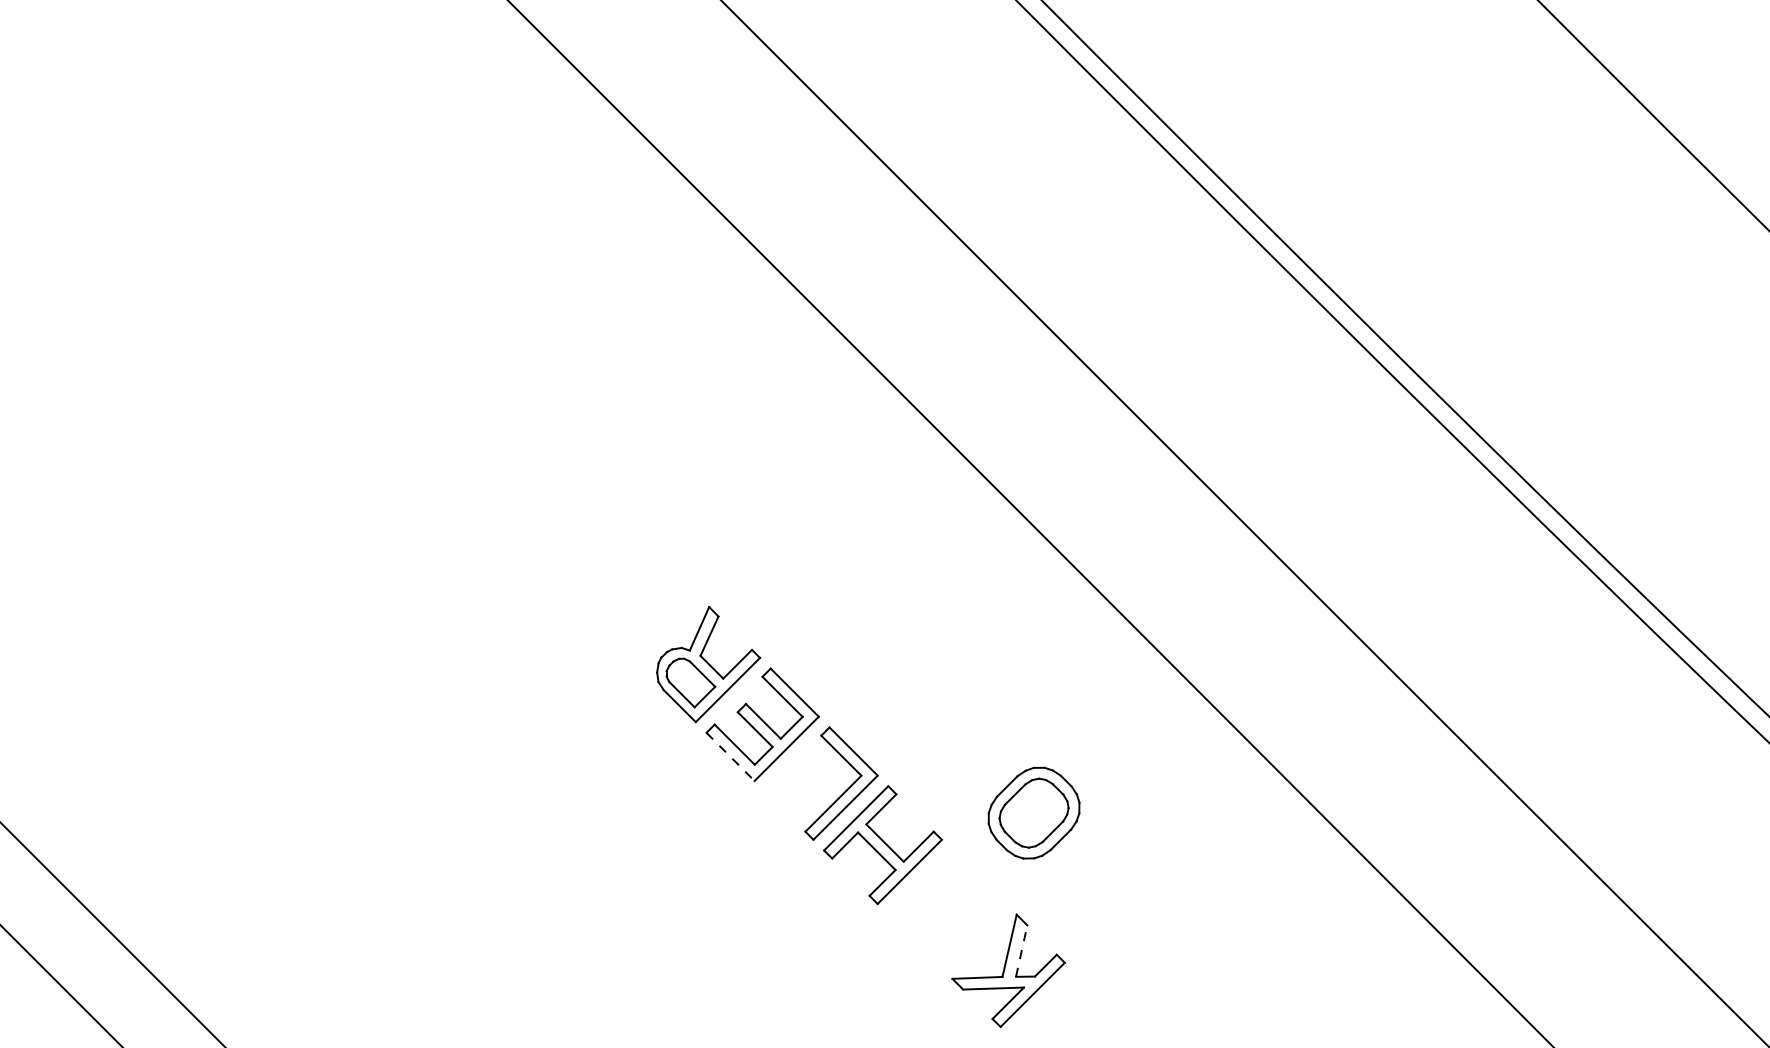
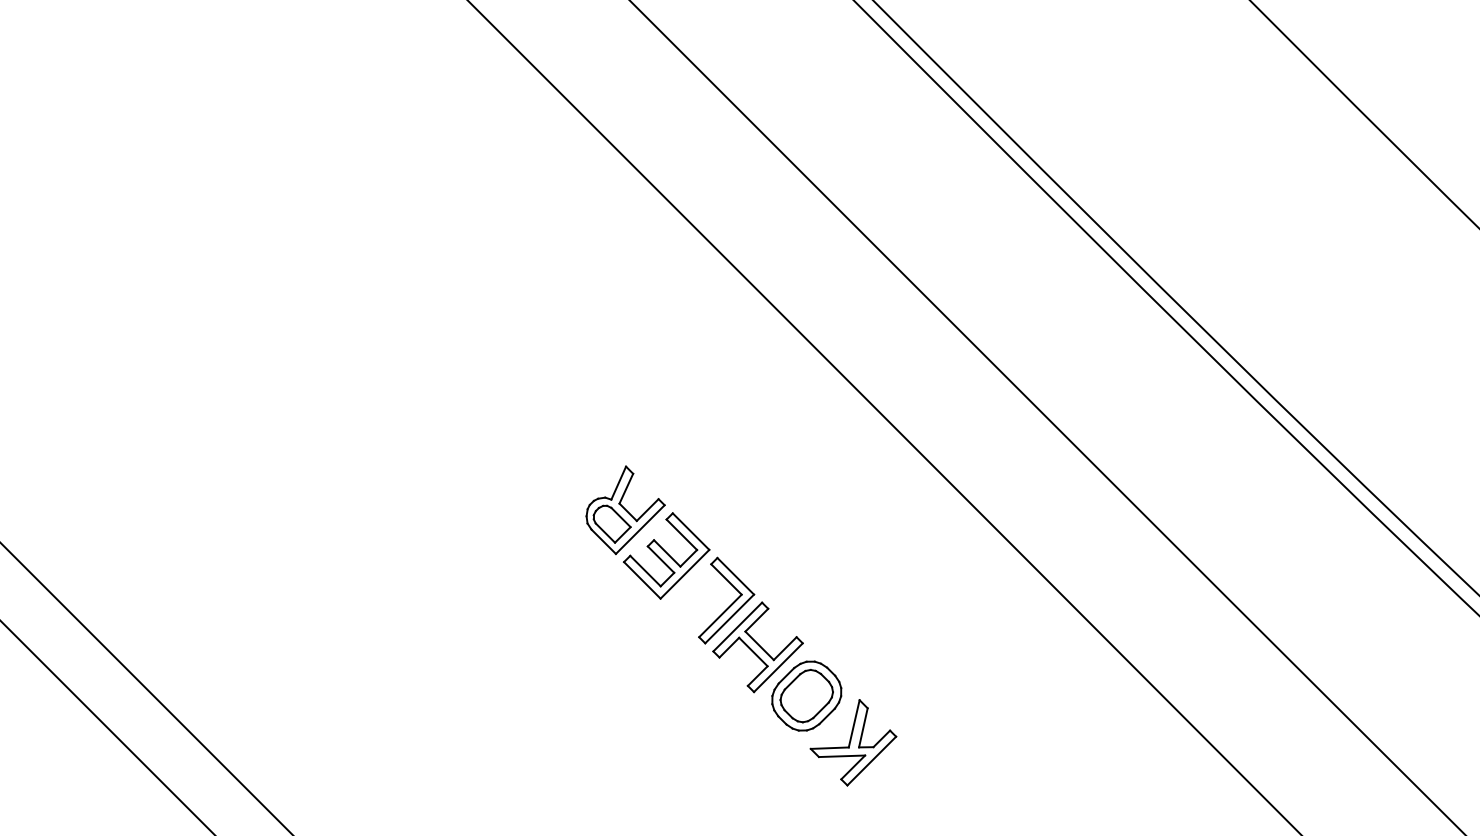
line: (730, 757) -> (642, 580), dashed -> solid
part: (1033, 812) -> (806, 695), moved
line: (1021, 950) -> (863, 727), dashed -> solid

